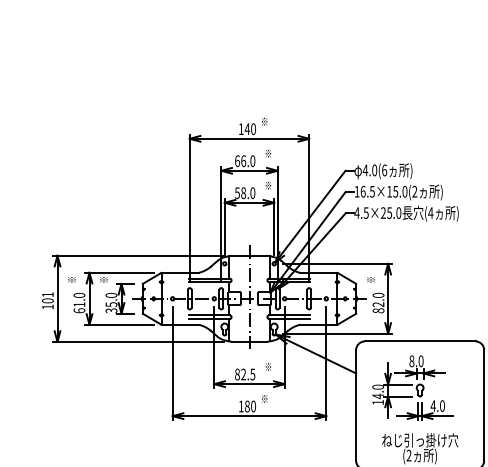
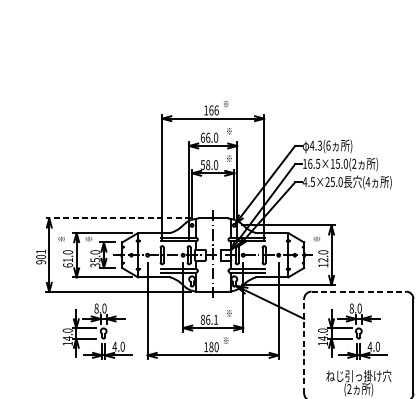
text: (250, 129) -> (214, 110), 140 -> 166
text: (374, 170) -> (319, 145), 4.0(6 -> 4.3(6
line: (138, 255) -> (118, 218), solid -> dashed
text: (47, 306) -> (40, 261), 101 -> 901
text: (378, 310) -> (323, 265), 82.0 -> 12.0
line: (420, 341) -> (359, 291), solid -> dashed
text: (248, 374) -> (212, 319), 82.5 -> 86.1
part: (113, 387) -> (97, 330), added
line: (356, 404) -> (304, 345), solid -> dashed

